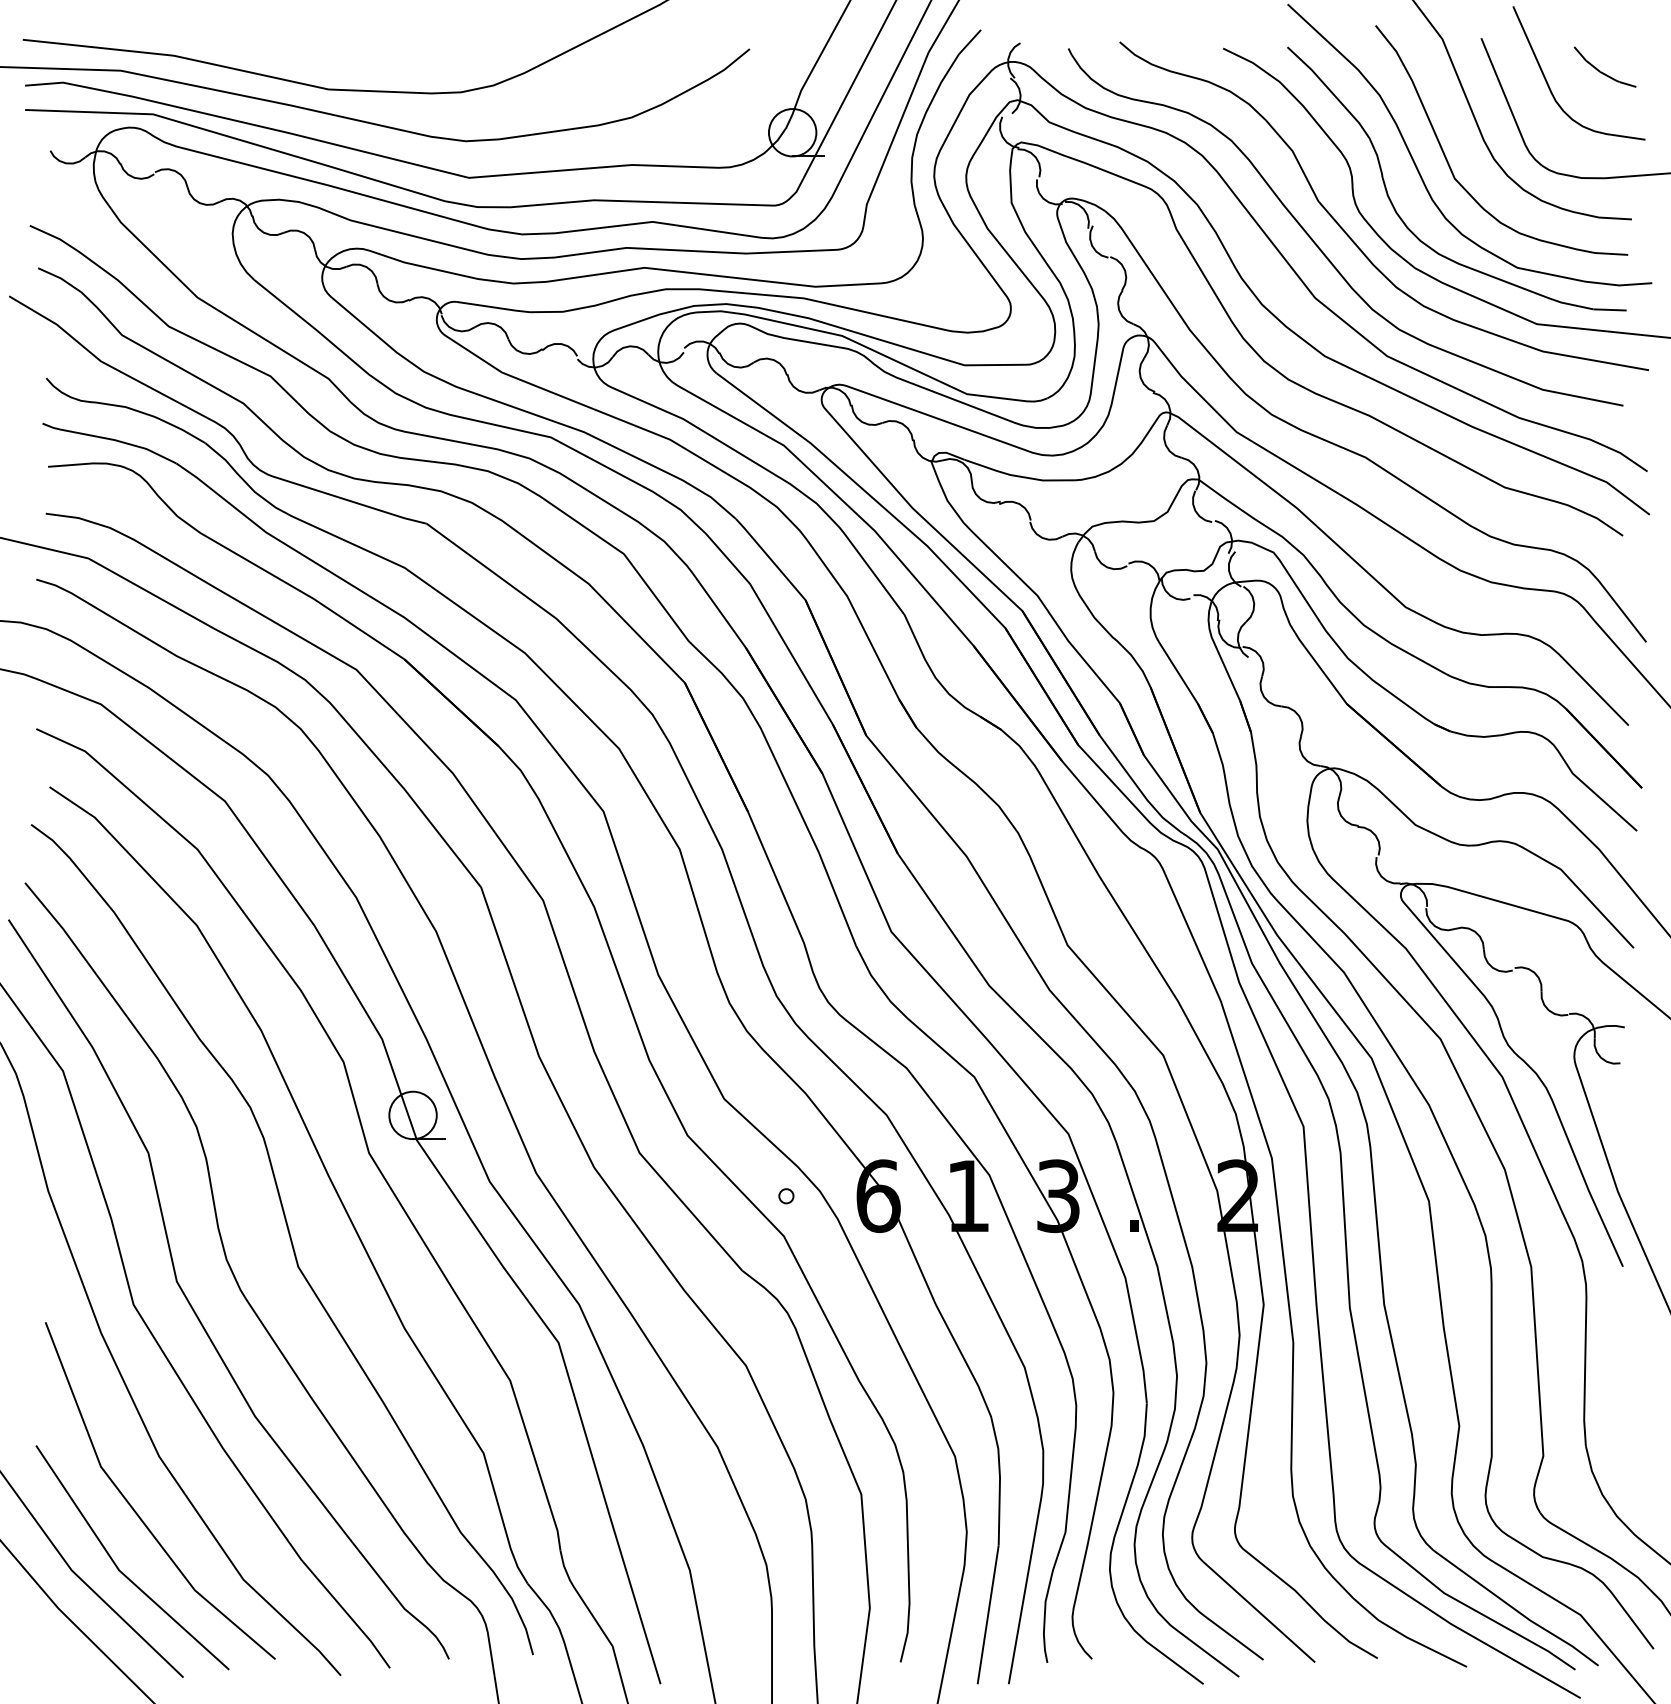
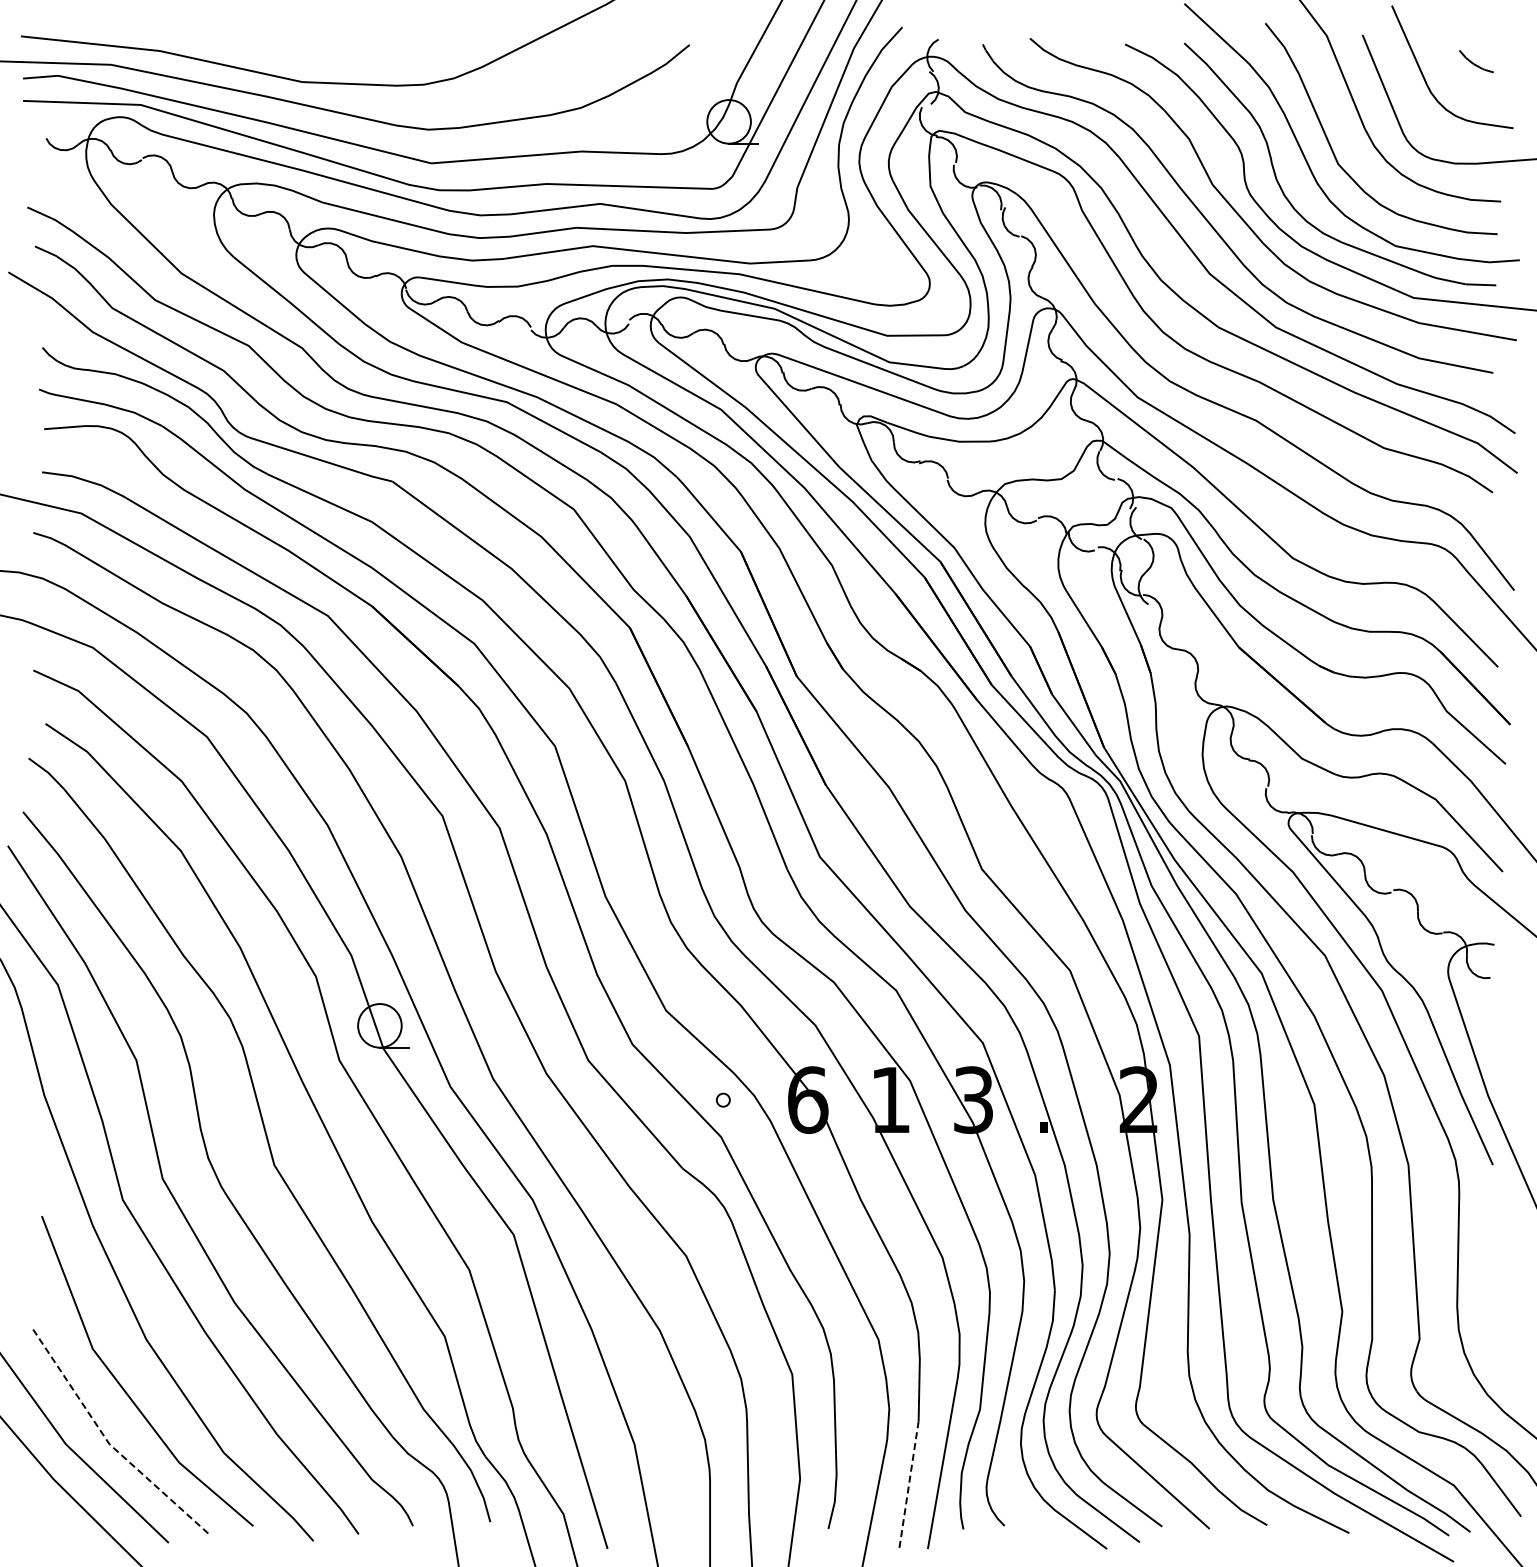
part: (1605, 67) -> (1476, 61), size x0.6
line: (119, 1570) -> (109, 1444), solid -> dashed
line: (987, 1615) -> (908, 1485), solid -> dashed

